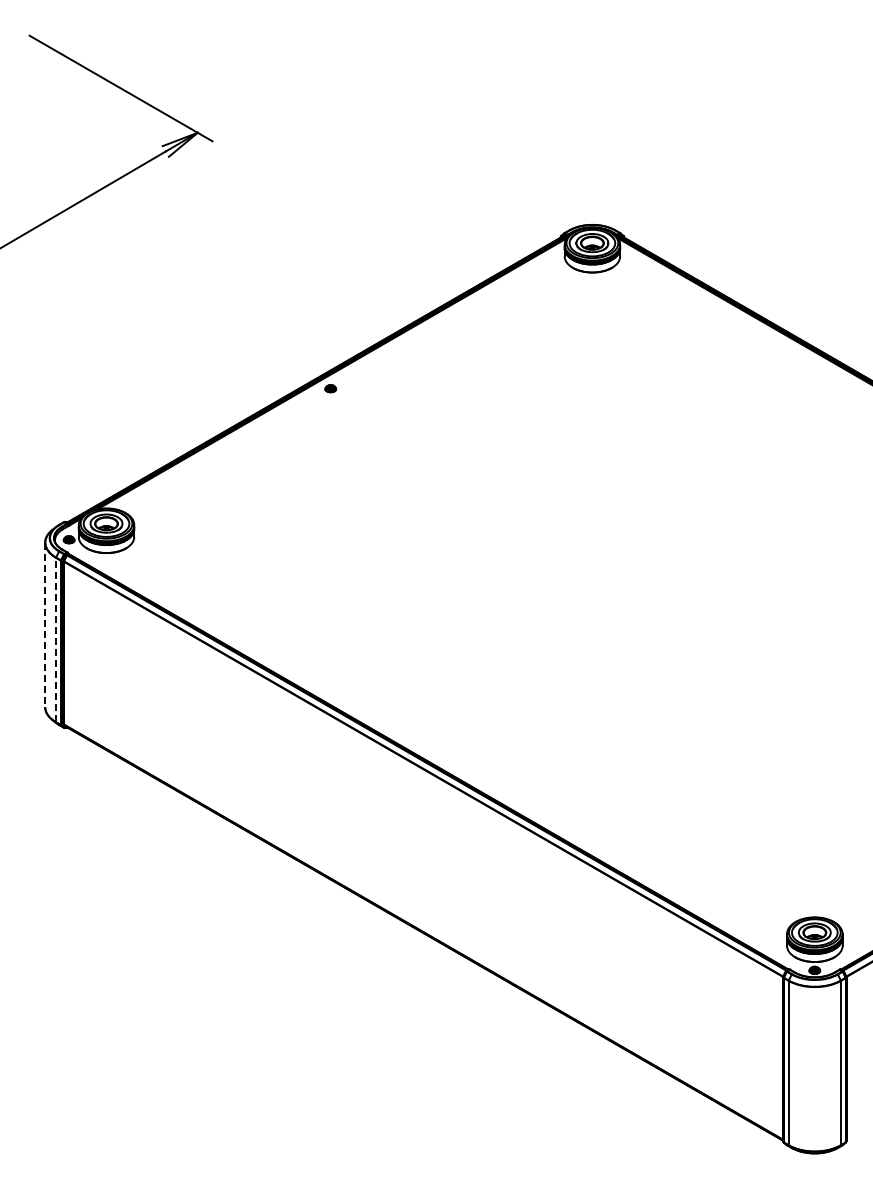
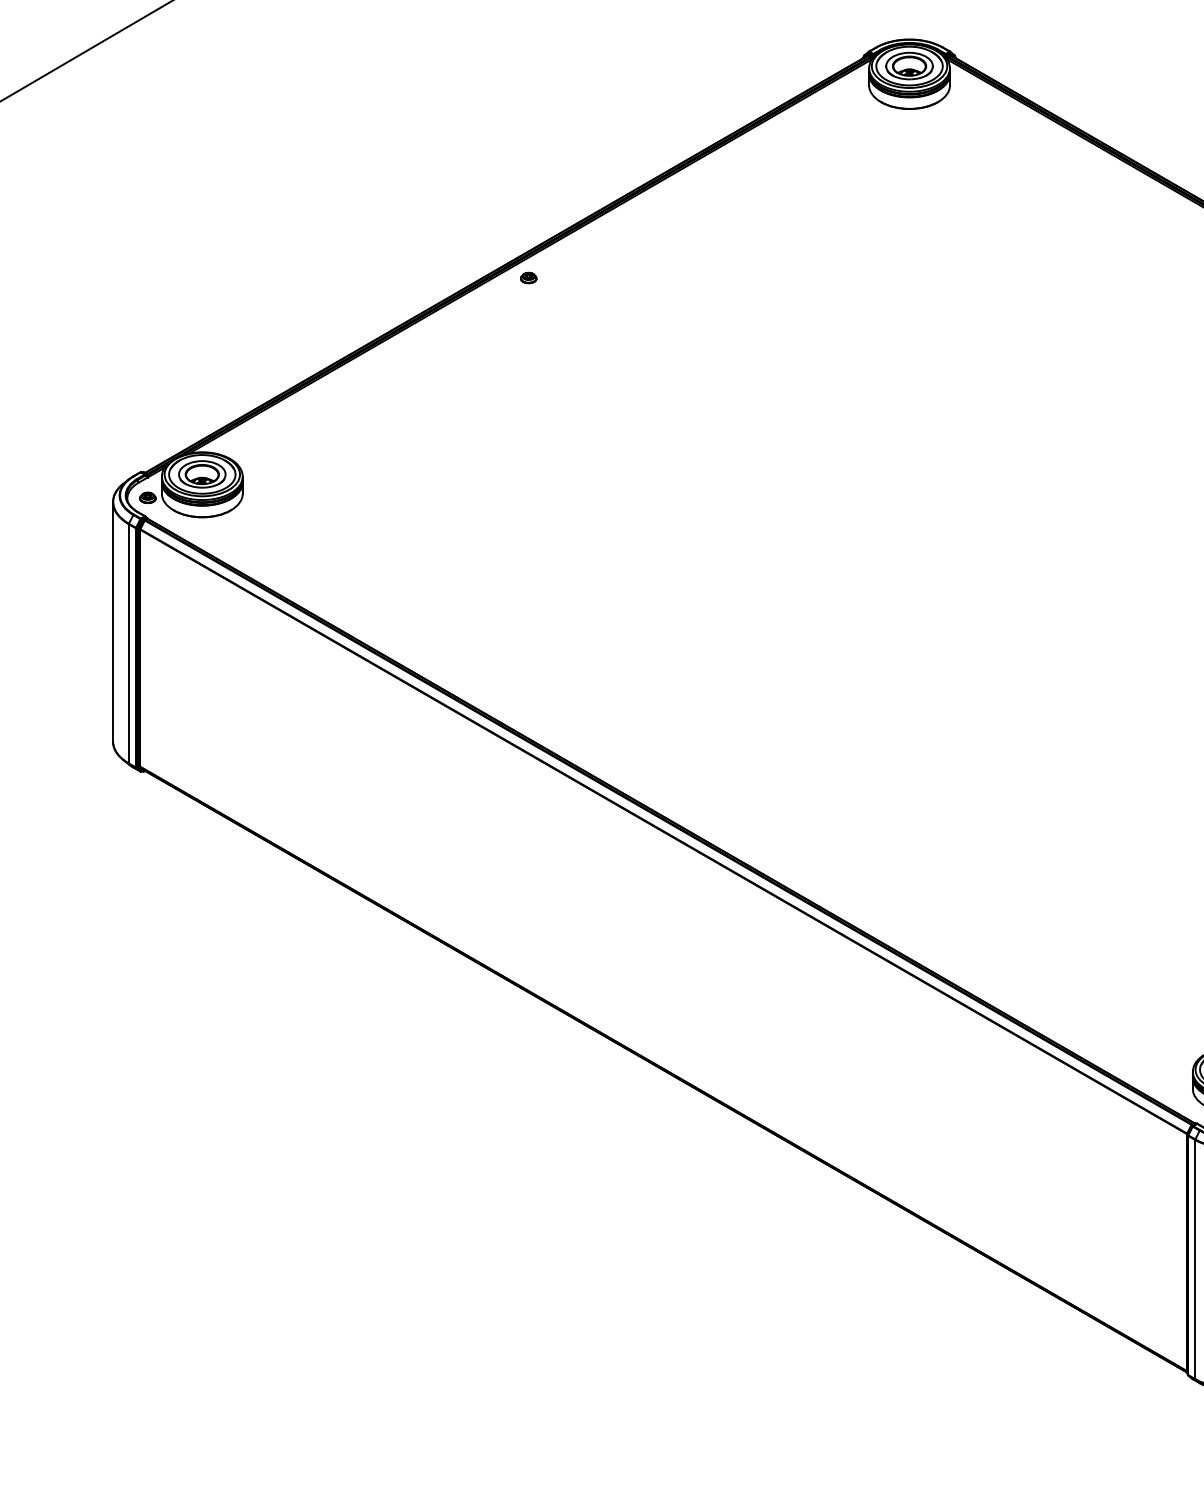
line: (45, 625) -> (113, 622), dashed -> solid
line: (56, 639) -> (129, 643), dashed -> solid

